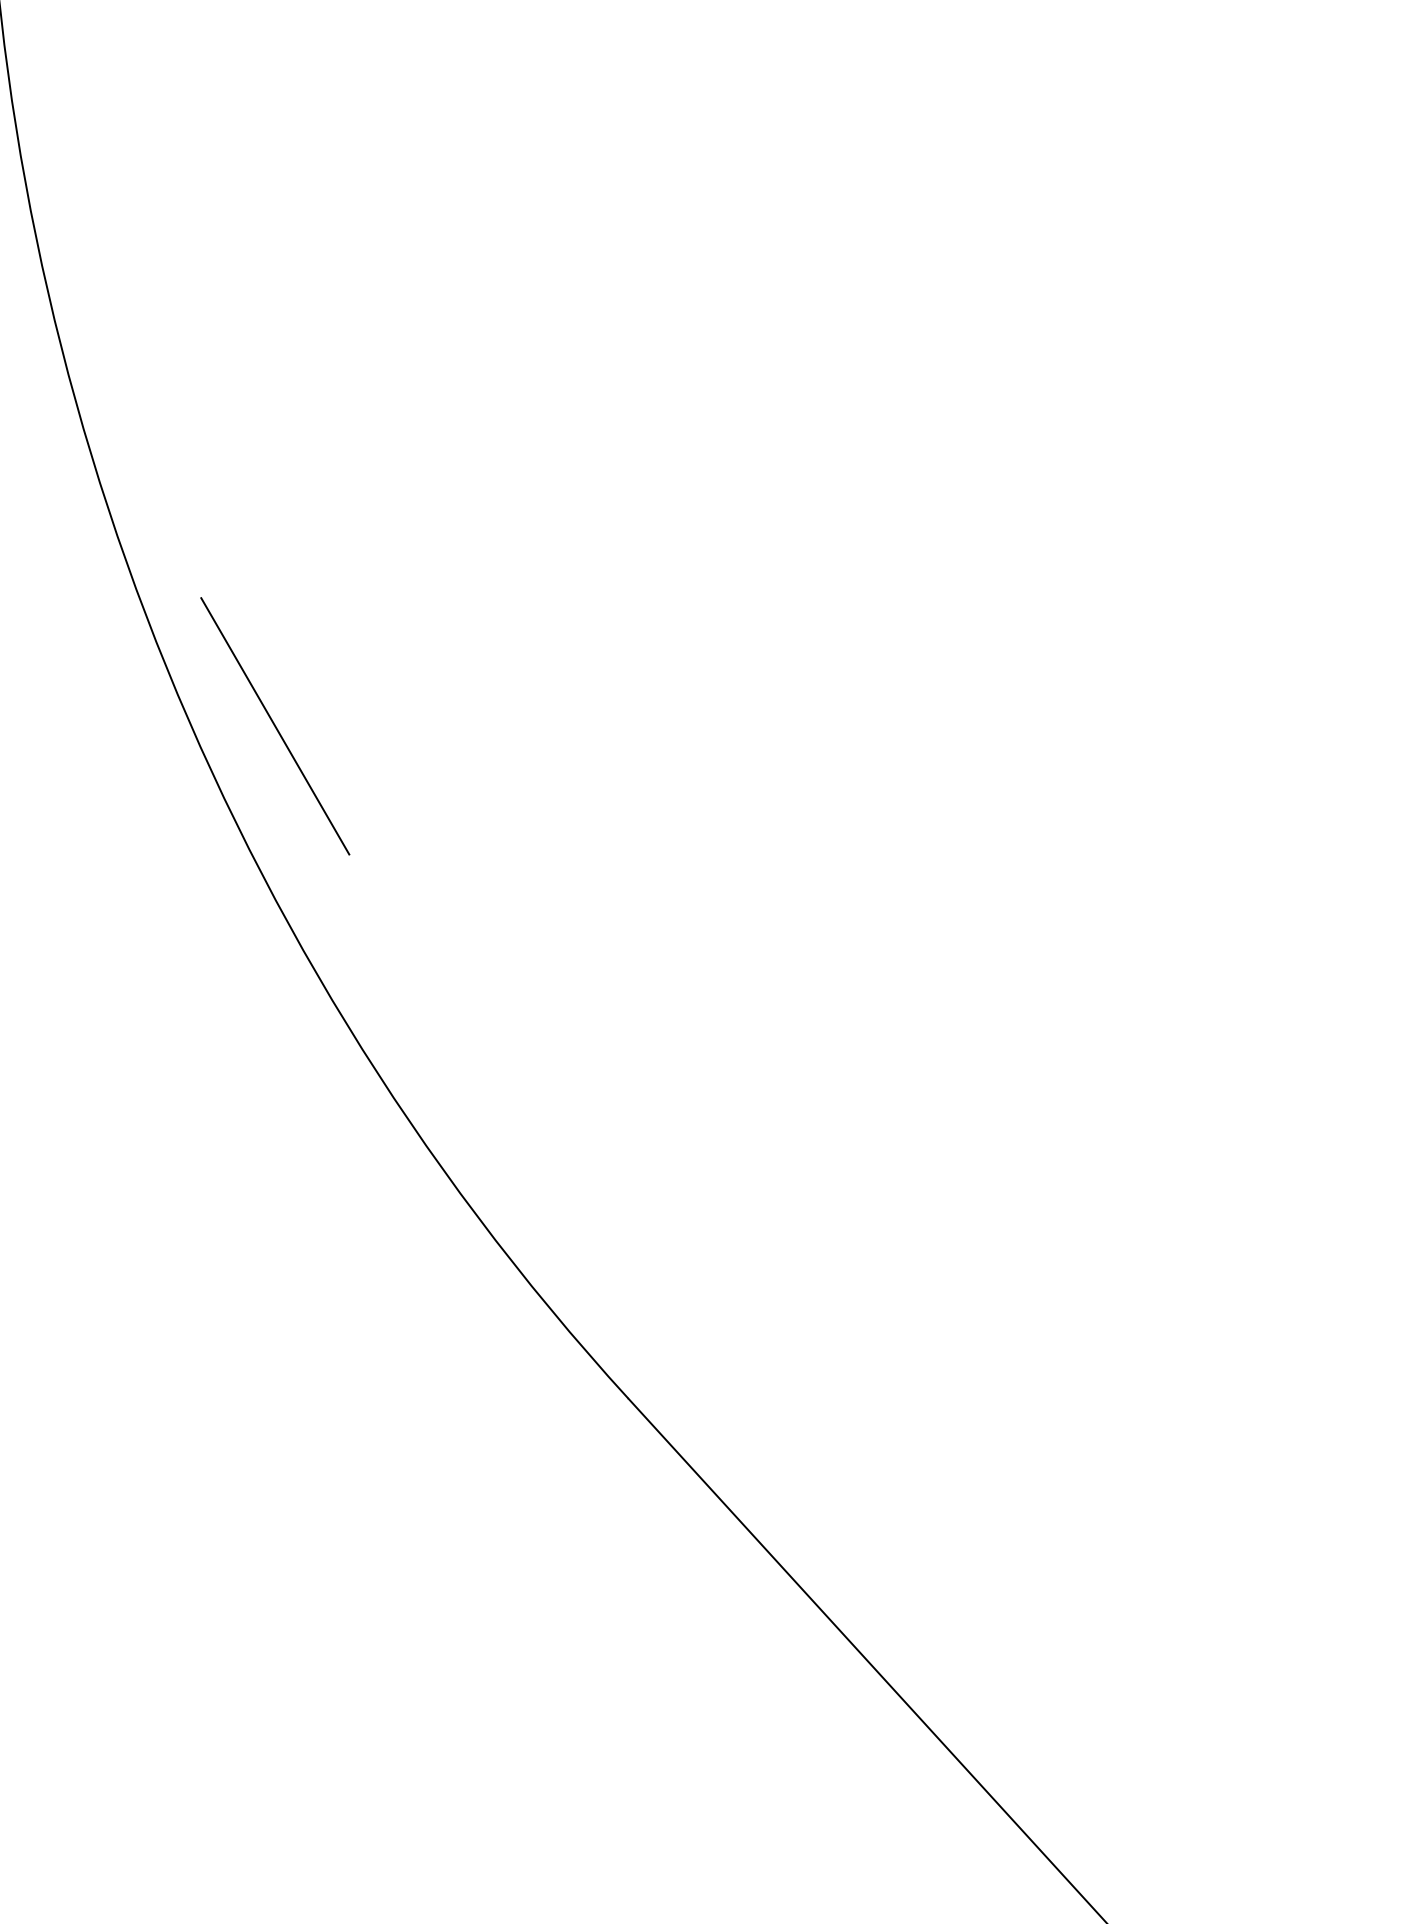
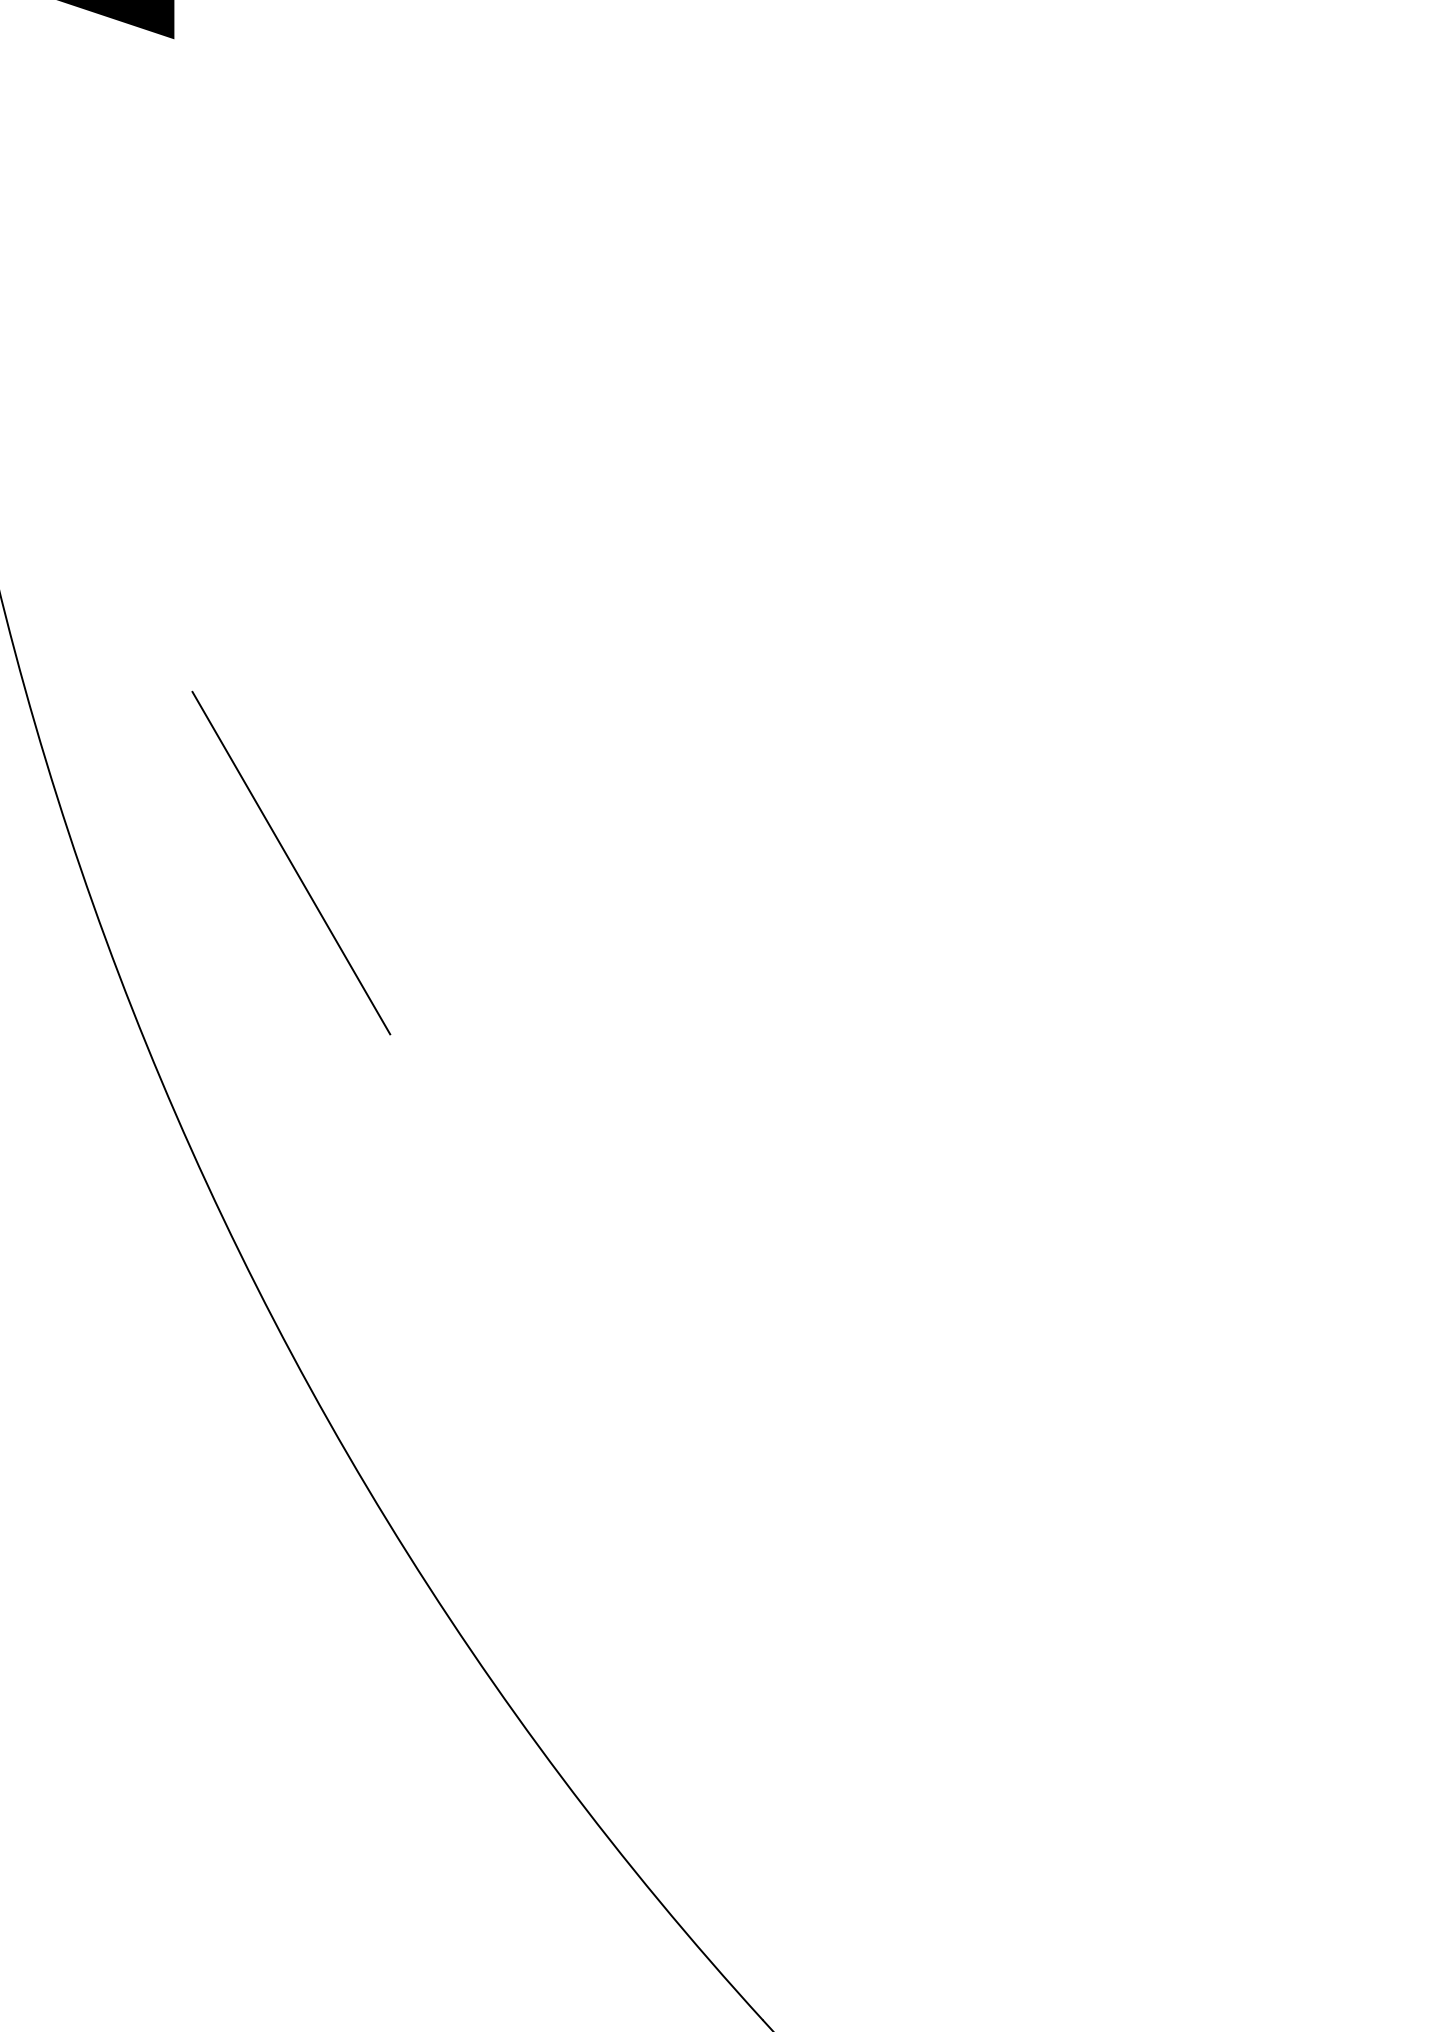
line: (275, 726) -> (291, 863), moved

